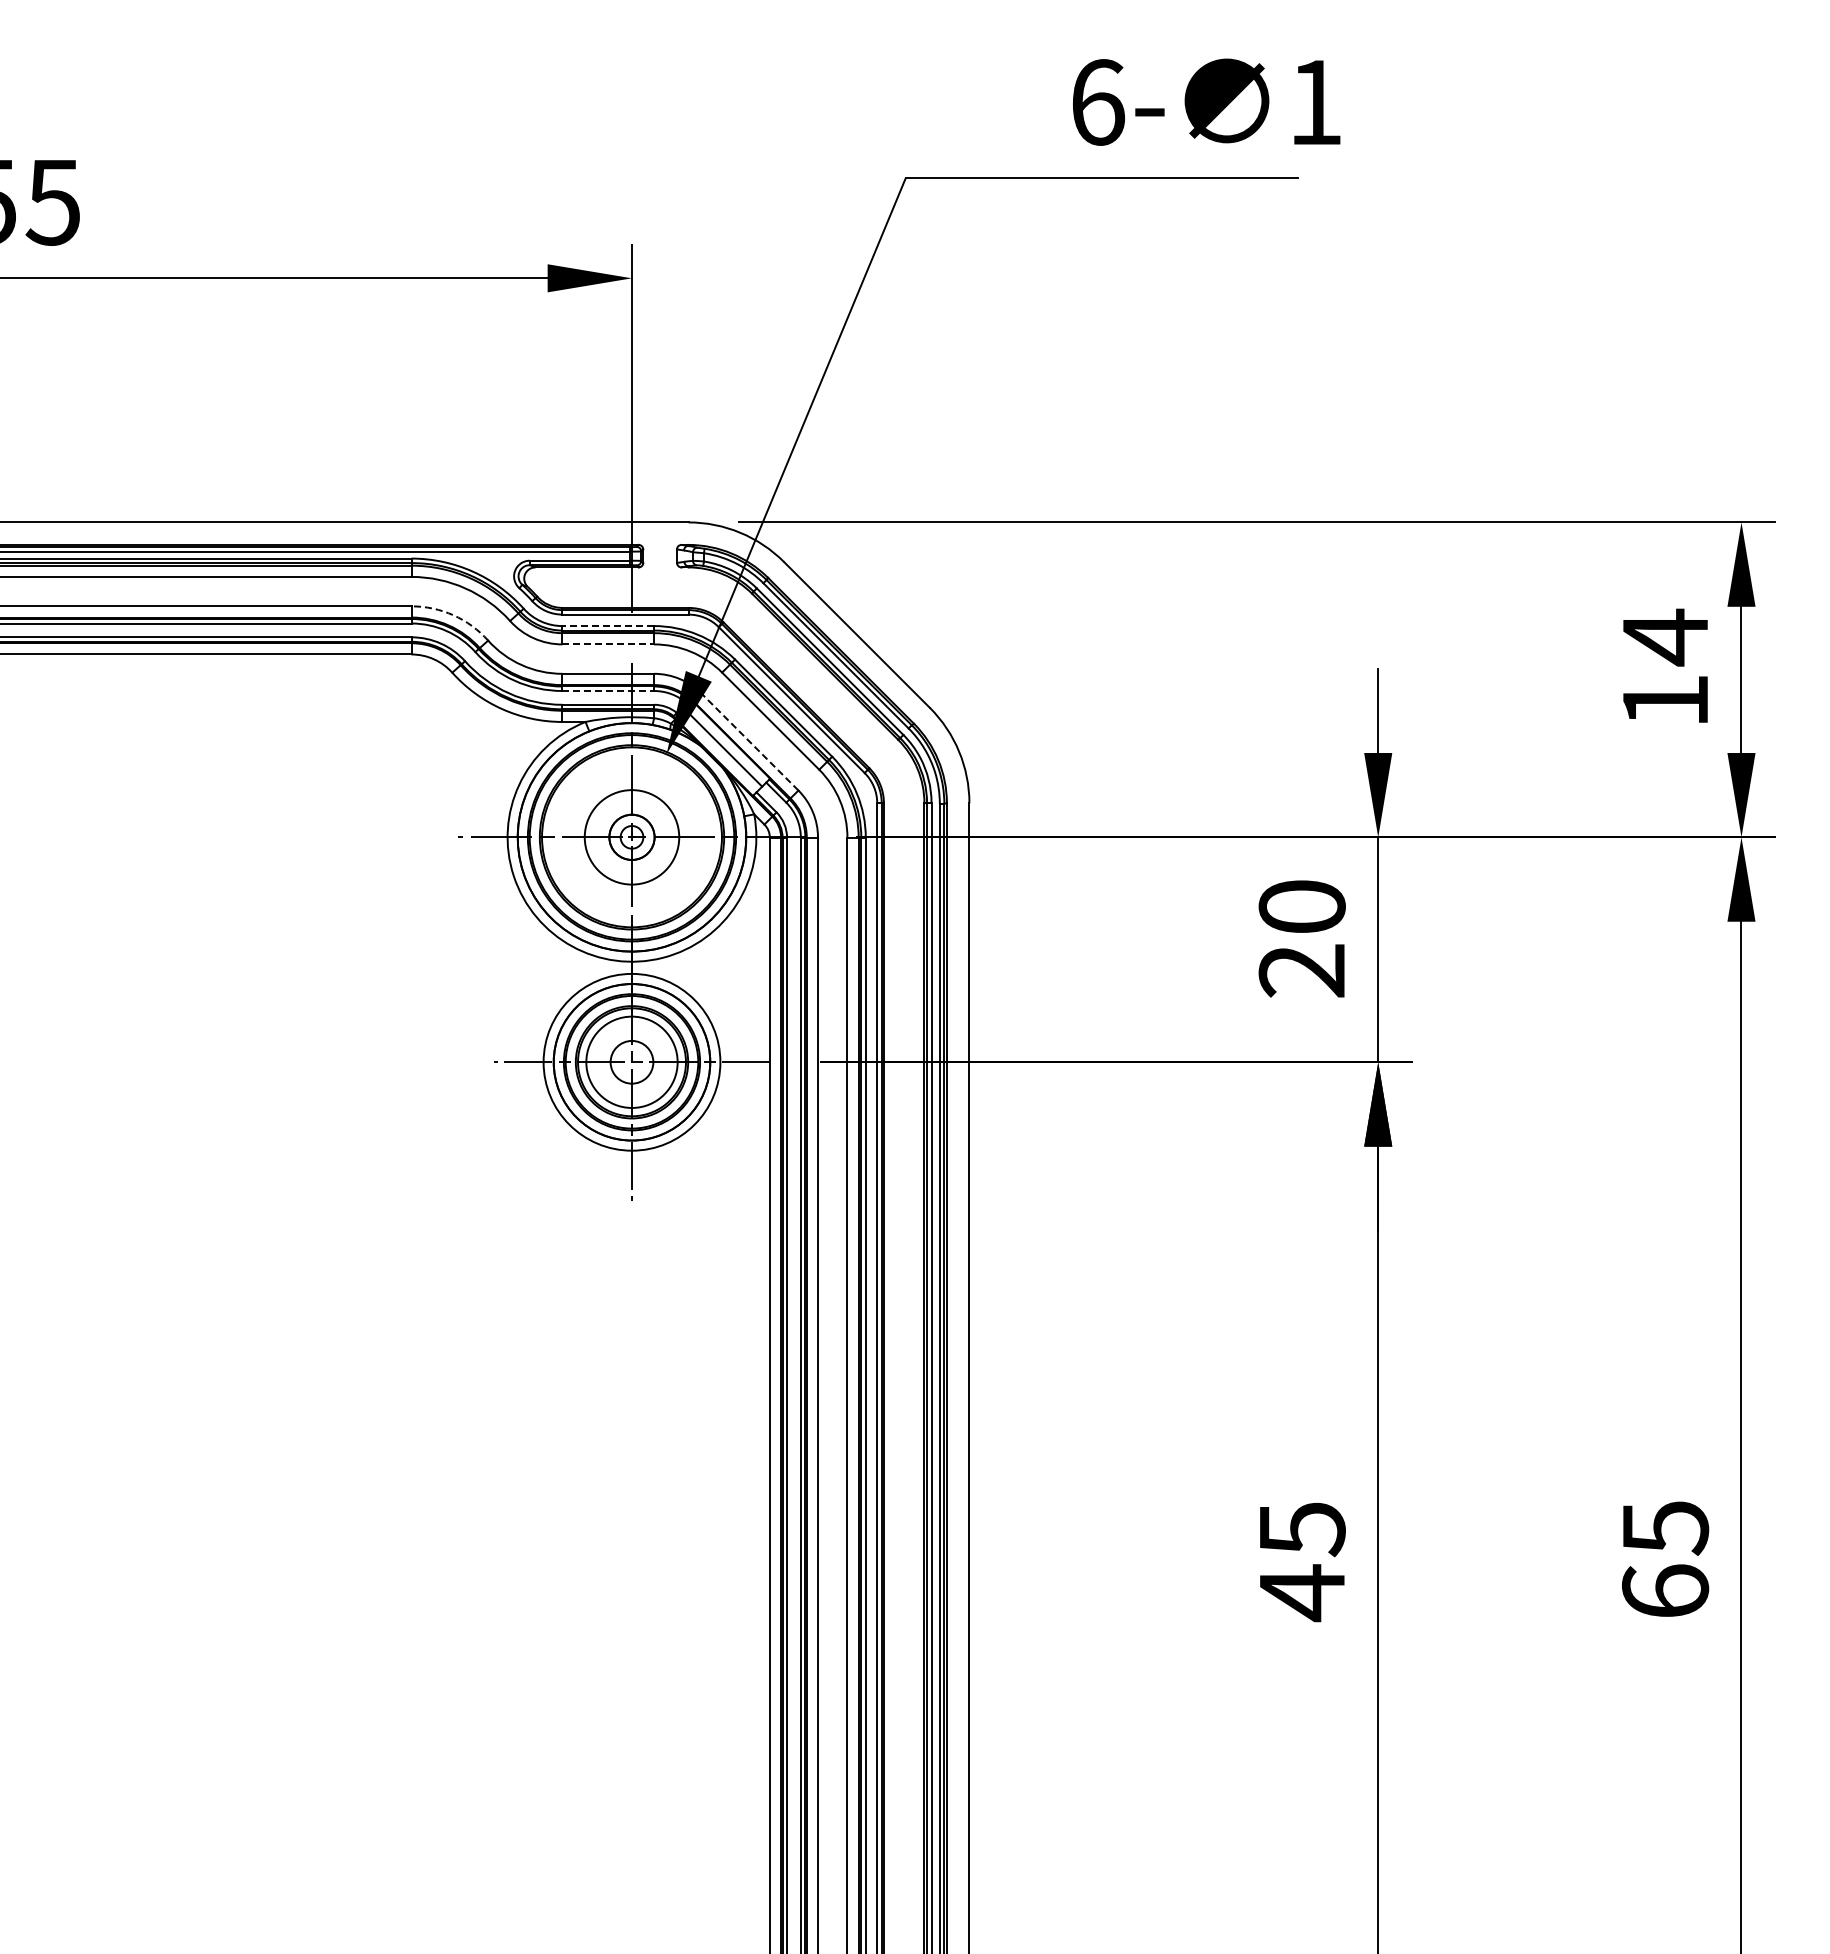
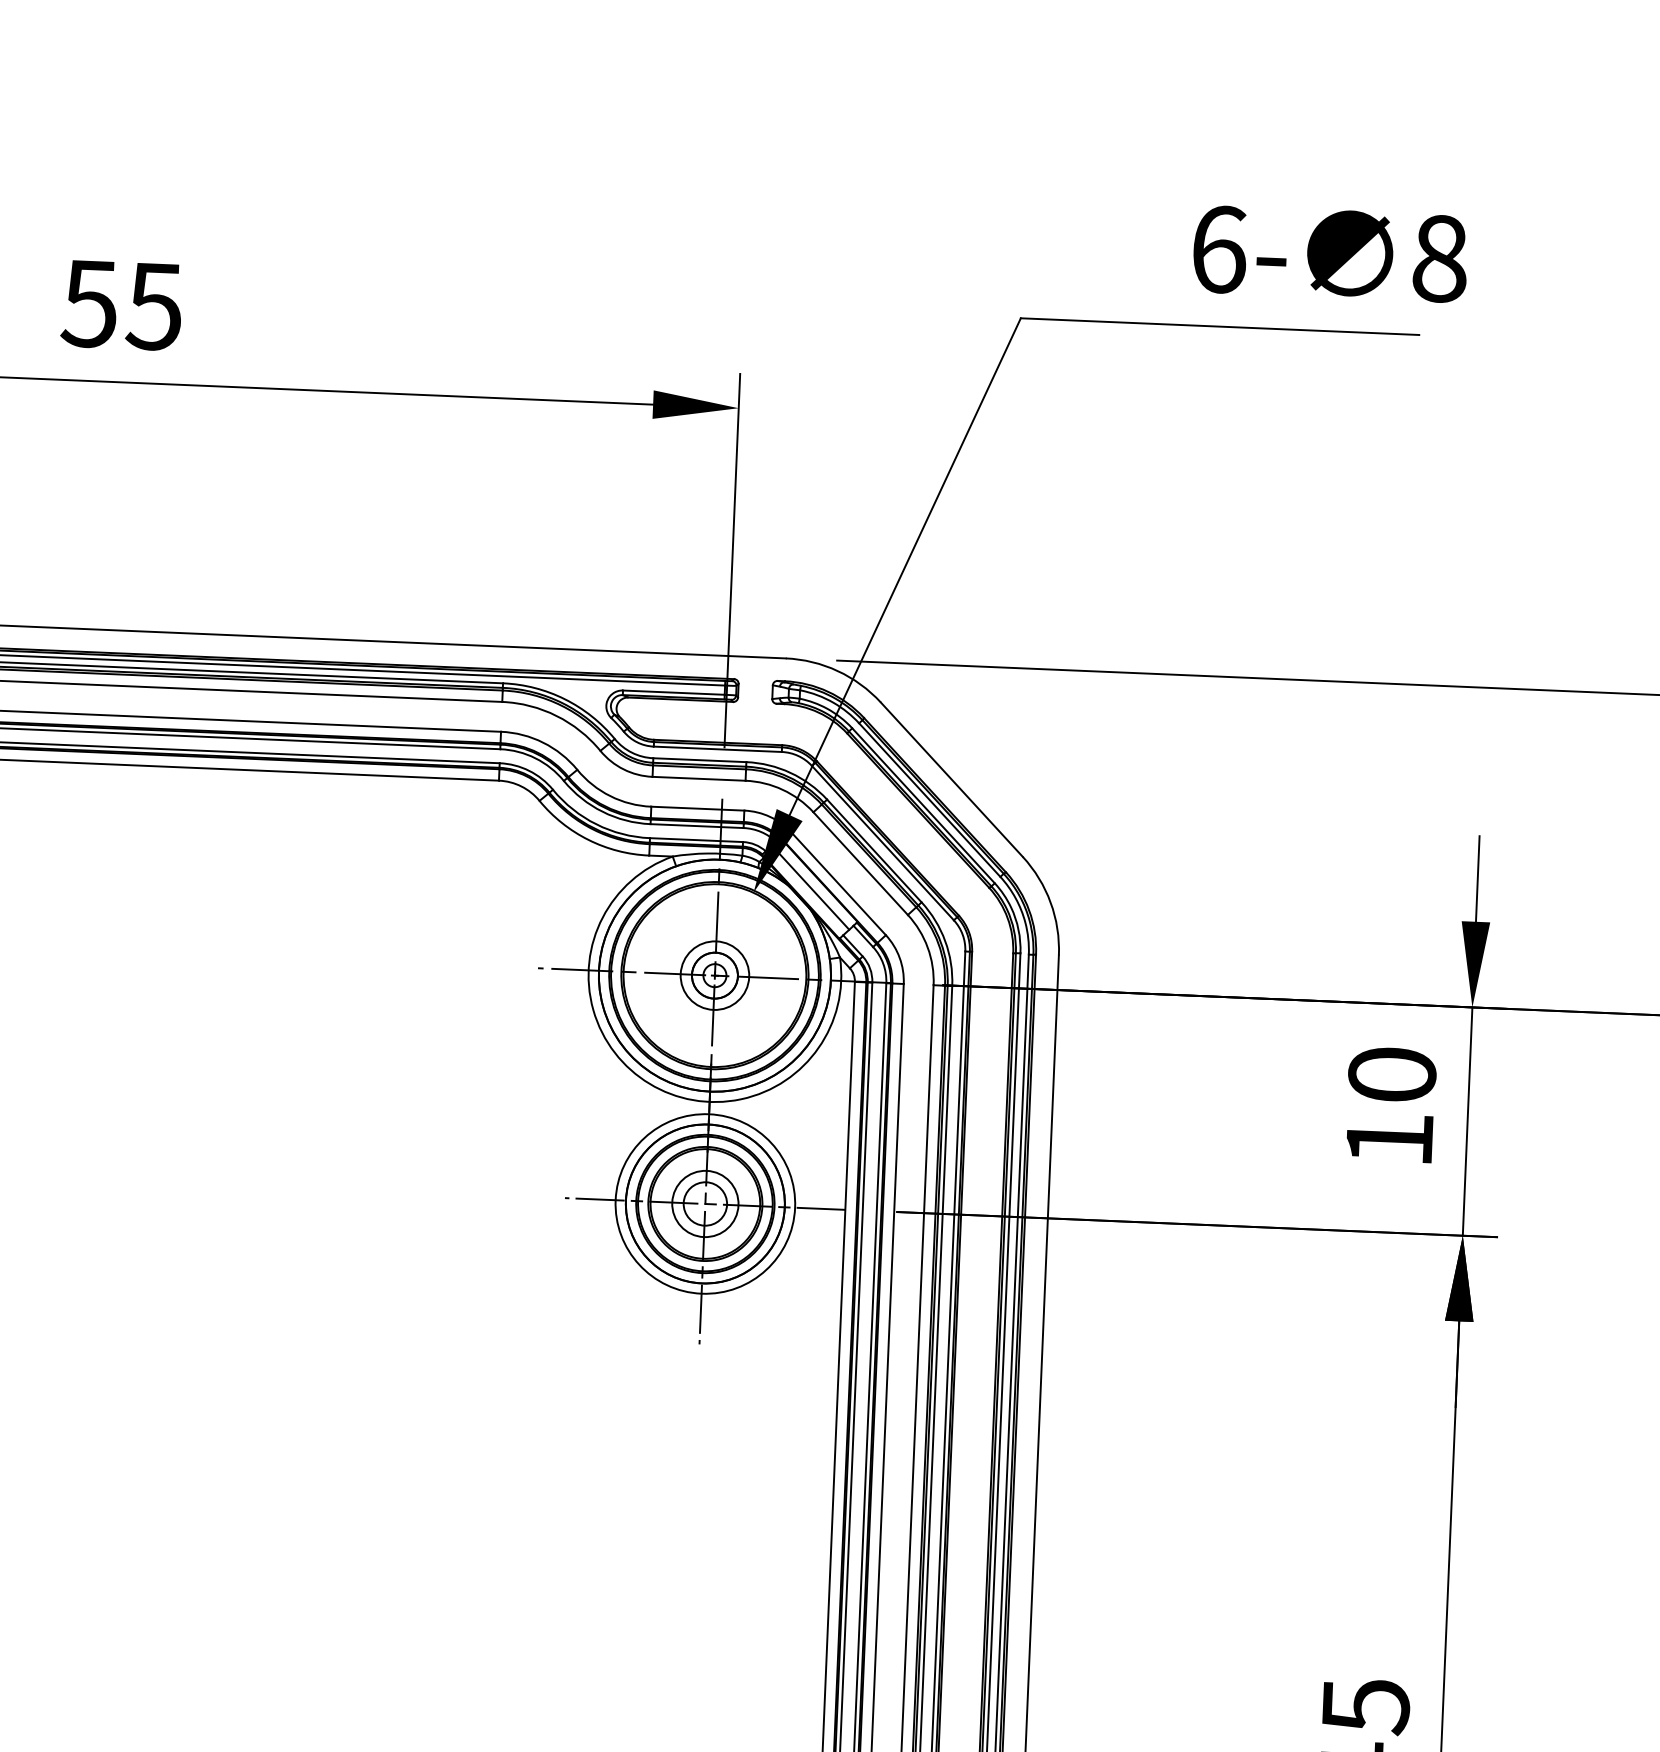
text: (1315, 102) -> (1439, 258), 1 -> 8
arc: (453, 615) -> (543, 742), dashed -> solid
line: (608, 626) -> (700, 760), dashed -> solid
line: (608, 644) -> (699, 778), dashed -> solid
line: (608, 691) -> (697, 826), dashed -> solid
line: (749, 741) -> (838, 883), dashed -> solid
circle: (631, 837) -> (714, 975), size x0.71
text: (1301, 970) -> (1388, 1139), 20 -> 10
circle: (631, 1061) -> (704, 1203), size x0.71

